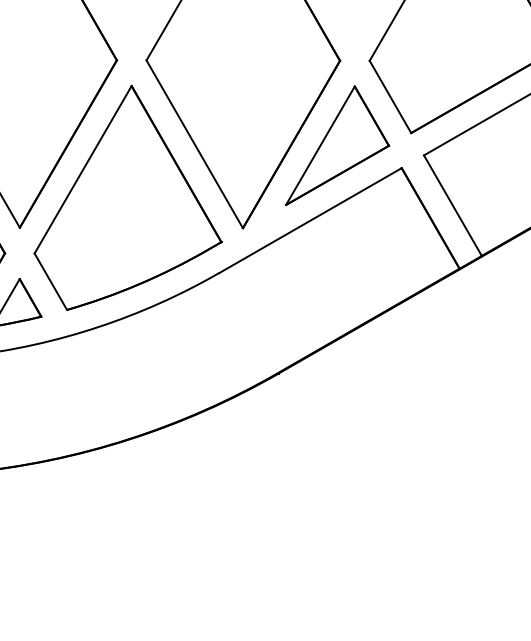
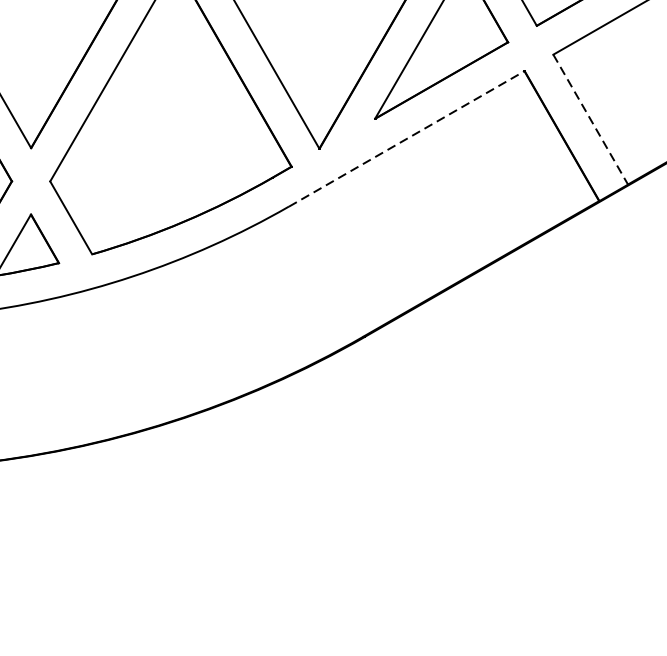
line: (452, 205) -> (590, 119), solid -> dashed
line: (310, 220) -> (406, 138), solid -> dashed

